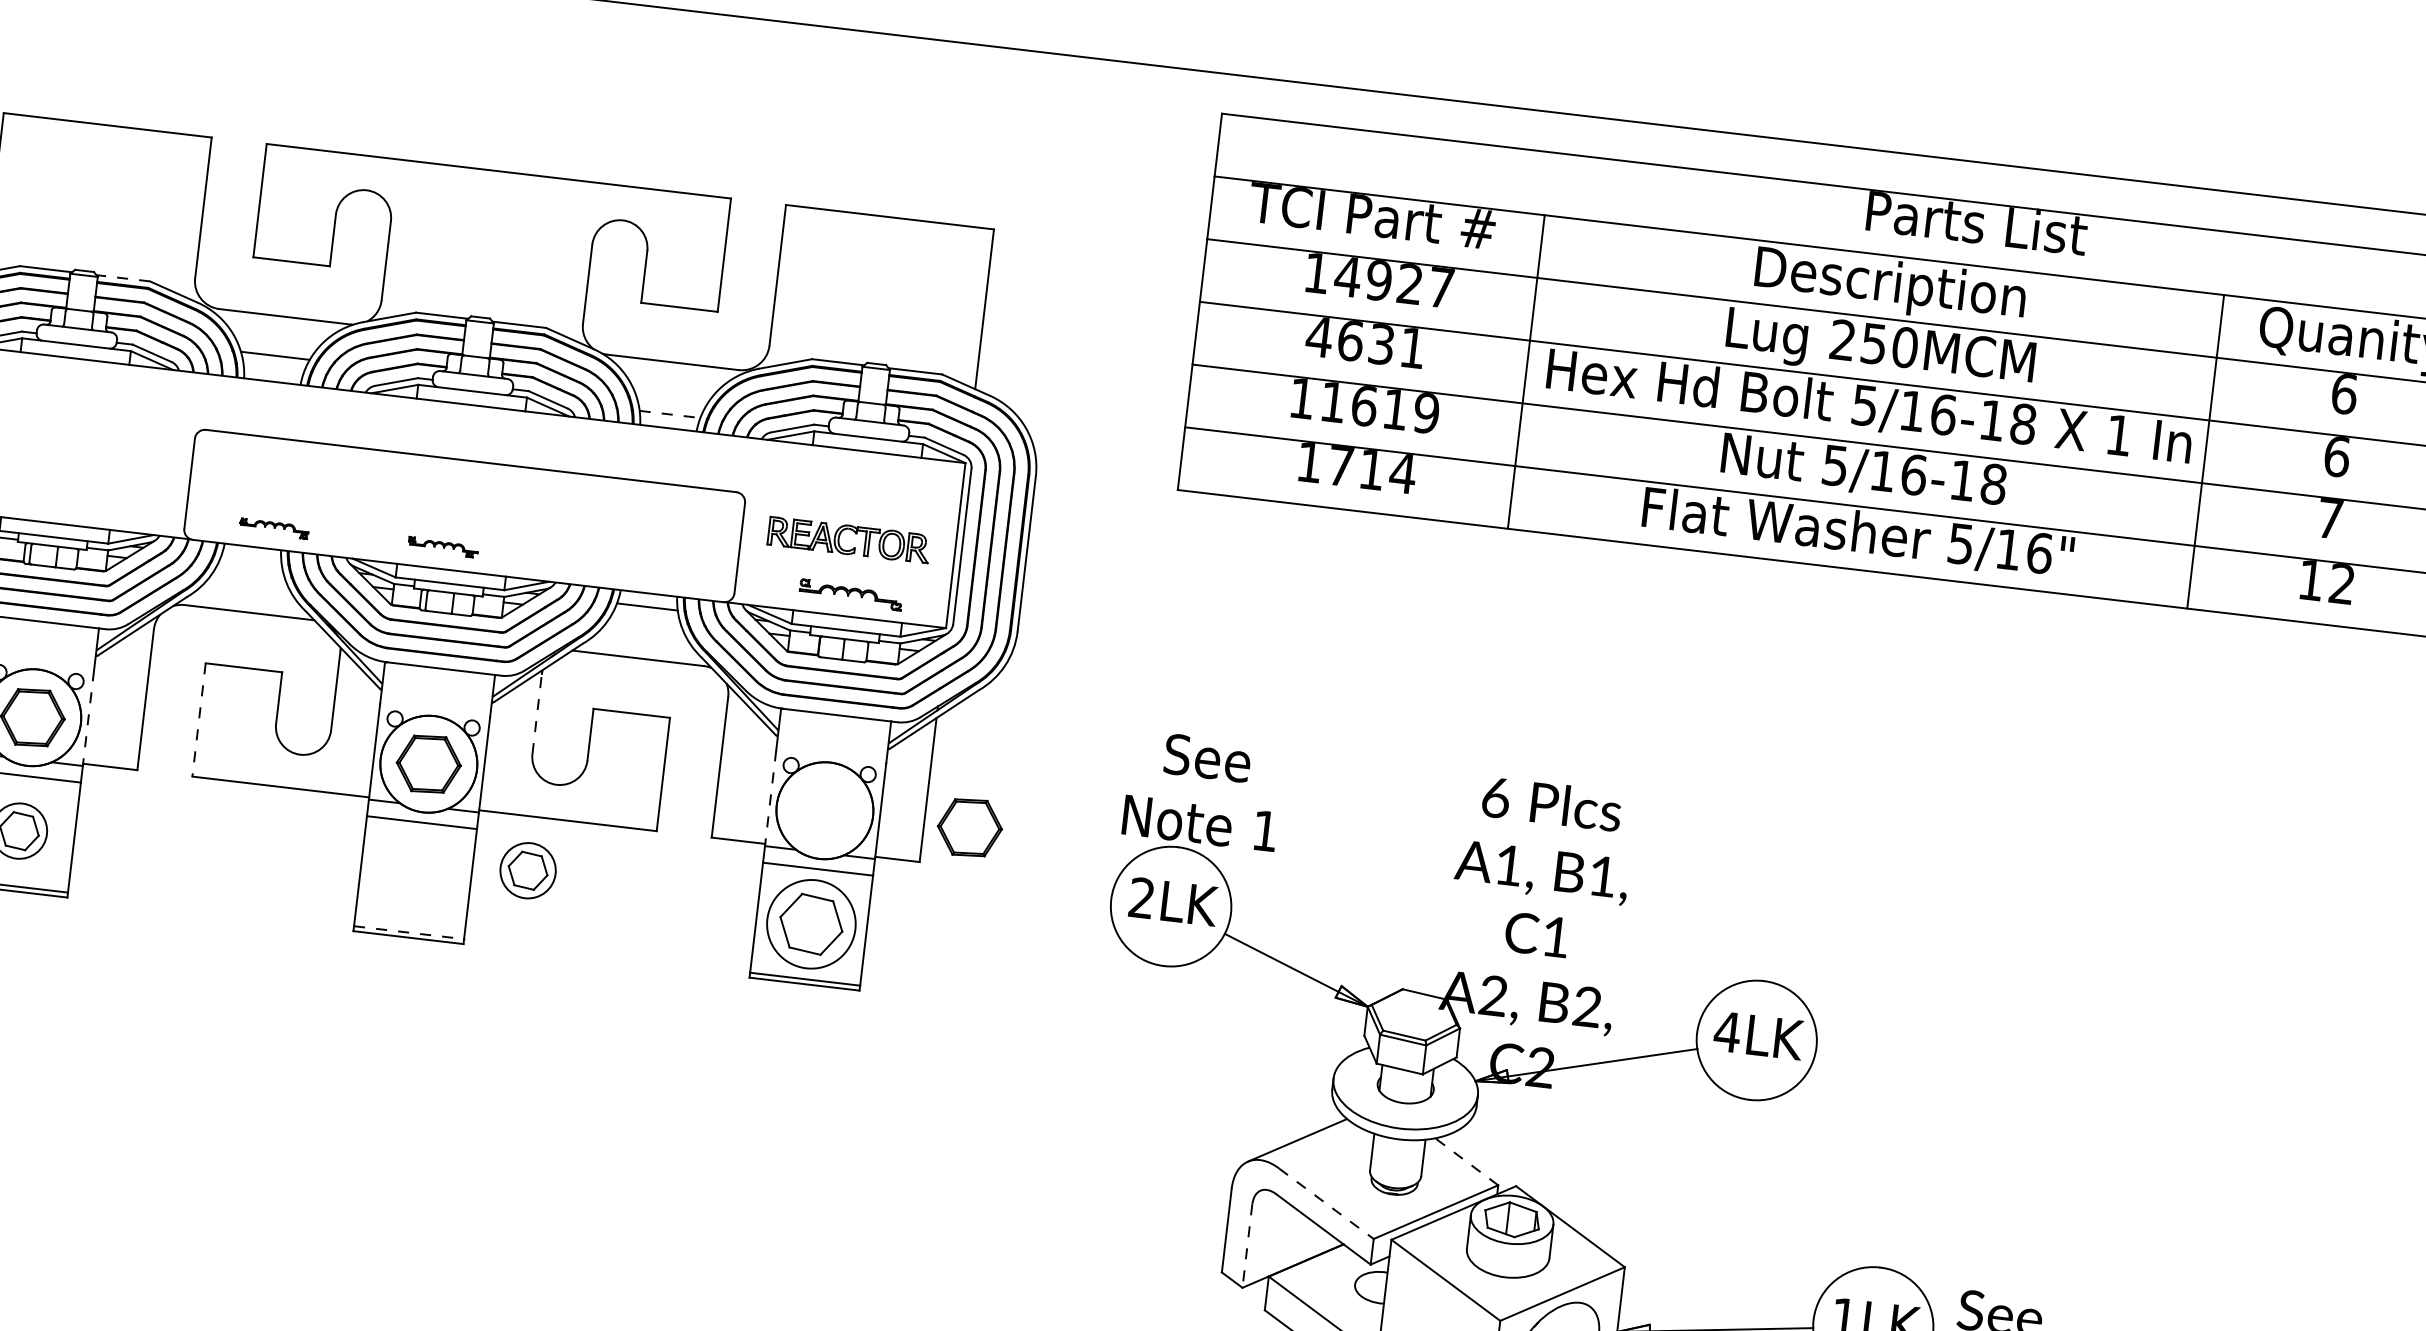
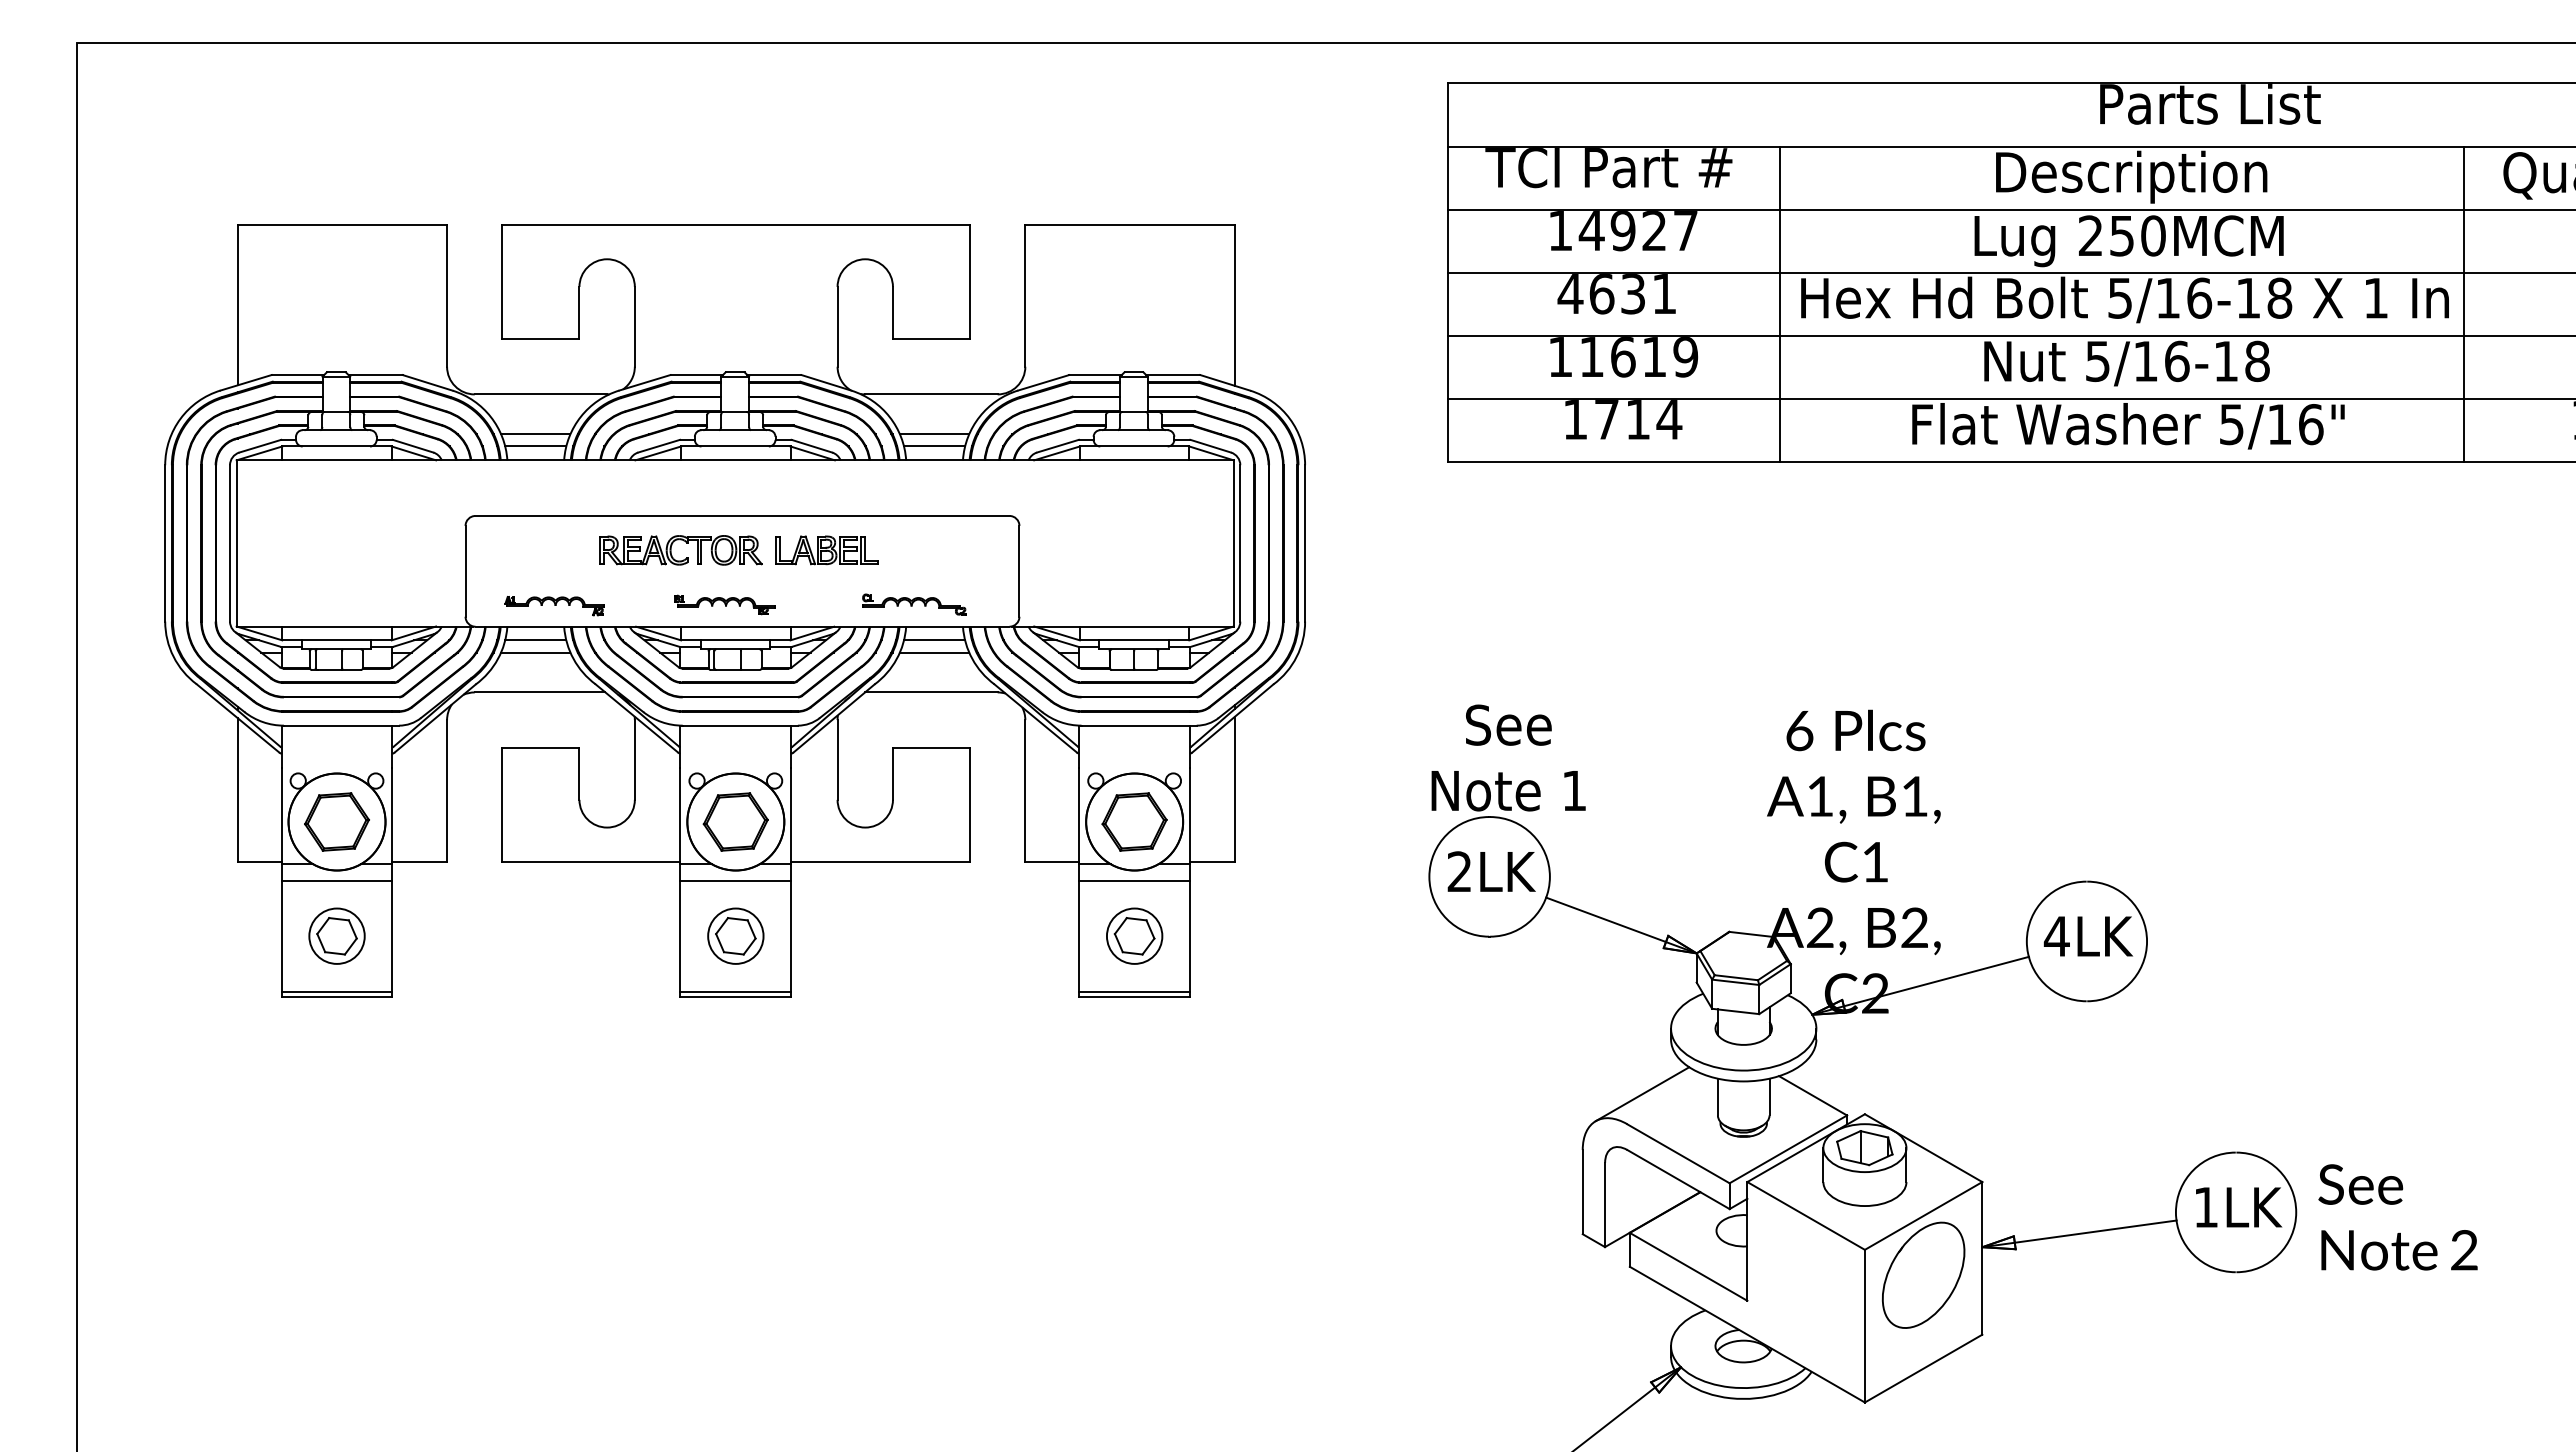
line: (123, 278) -> (375, 375), dashed -> solid
line: (273, 367) -> (535, 446), added
line: (671, 402) -> (934, 434), added
line: (669, 414) -> (934, 446), dashed -> solid
part: (550, 505) -> (826, 550), added
part: (273, 529) -> (554, 606), size x1.43
part: (839, 539) -> (671, 550), moved
part: (442, 546) -> (724, 604), size x1.43
line: (251, 560) -> (535, 640), added
line: (249, 572) -> (535, 652), added
part: (851, 594) -> (914, 604), moved
line: (645, 619) -> (934, 652), added
line: (536, 714) -> (837, 760), dashed -> solid
line: (88, 718) -> (392, 816), dashed -> solid
line: (199, 720) -> (502, 805), dashed -> solid
line: (770, 798) -> (1079, 816), dashed -> solid
part: (969, 827) -> (1134, 821), moved
part: (527, 869) -> (735, 935), moved
part: (811, 923) -> (1134, 935), size x0.62
line: (409, 932) -> (736, 991), dashed -> solid
line: (1466, 1161) -> (1812, 1095), dashed -> solid
line: (1326, 1204) -> (1678, 1154), dashed -> solid
line: (1247, 1246) -> (1605, 1205), dashed -> solid

